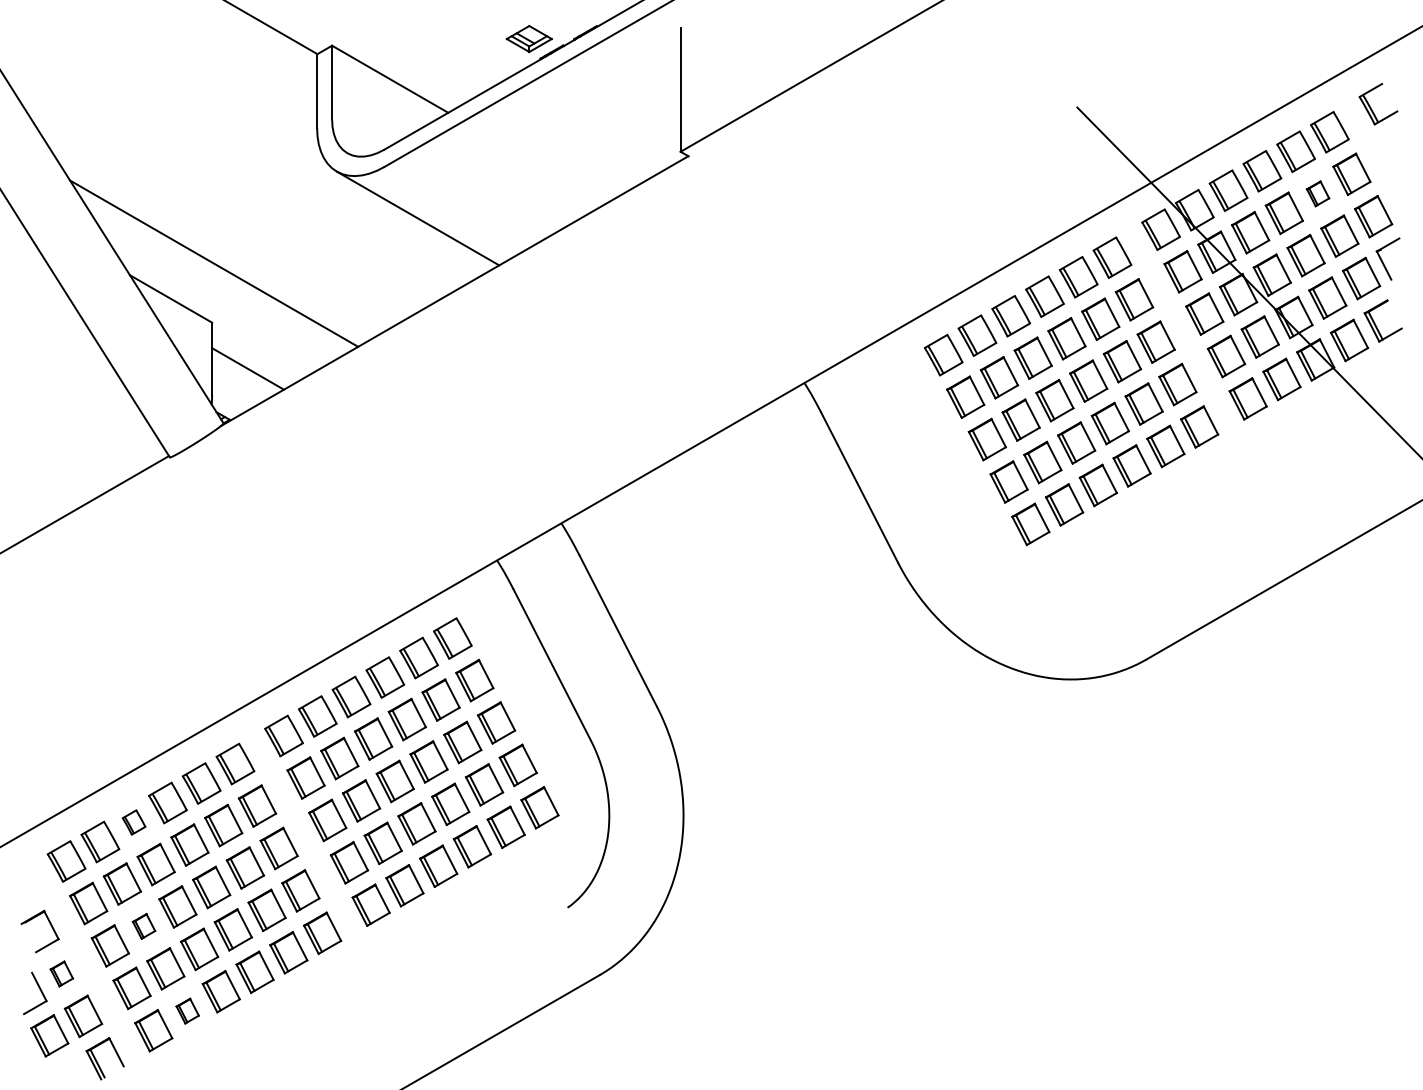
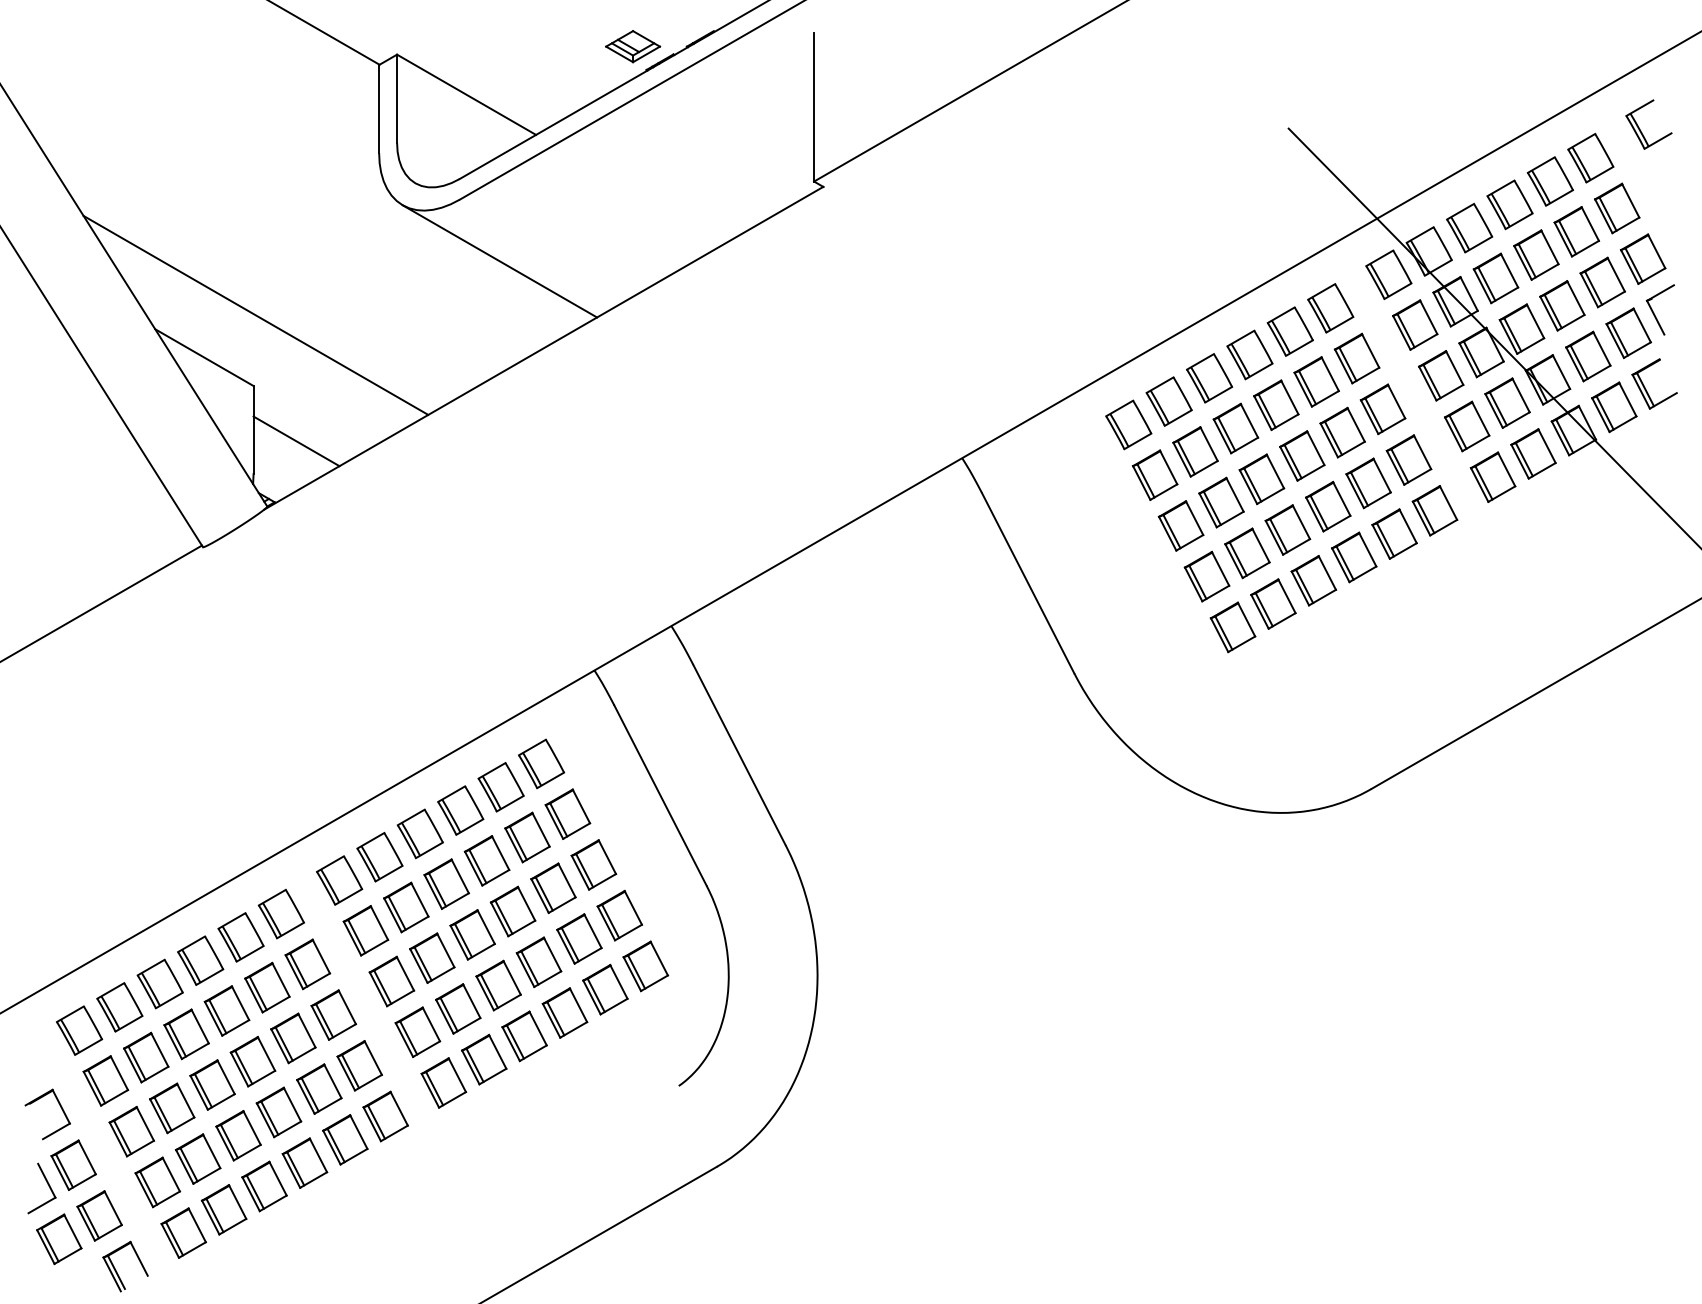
part: (1317, 193) -> (1576, 231), size x1.67
part: (133, 822) -> (159, 984), size x1.67
part: (143, 926) -> (171, 1108), size x1.67
part: (61, 973) -> (73, 1164), size x1.67
part: (187, 1010) -> (224, 1208), size x1.67

